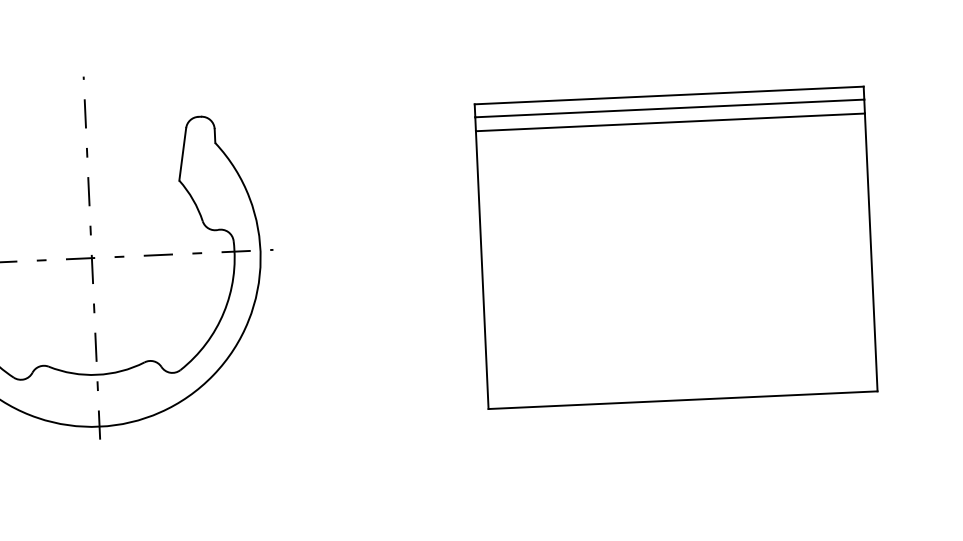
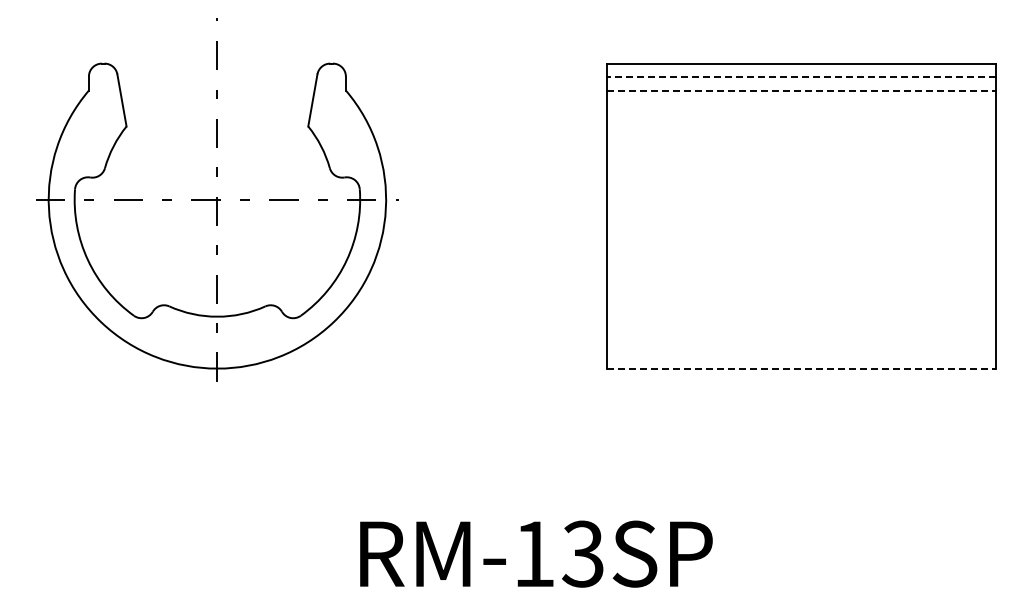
line: (669, 108) -> (801, 76), solid -> dashed
line: (670, 122) -> (801, 90), solid -> dashed
line: (683, 400) -> (801, 368), solid -> dashed

